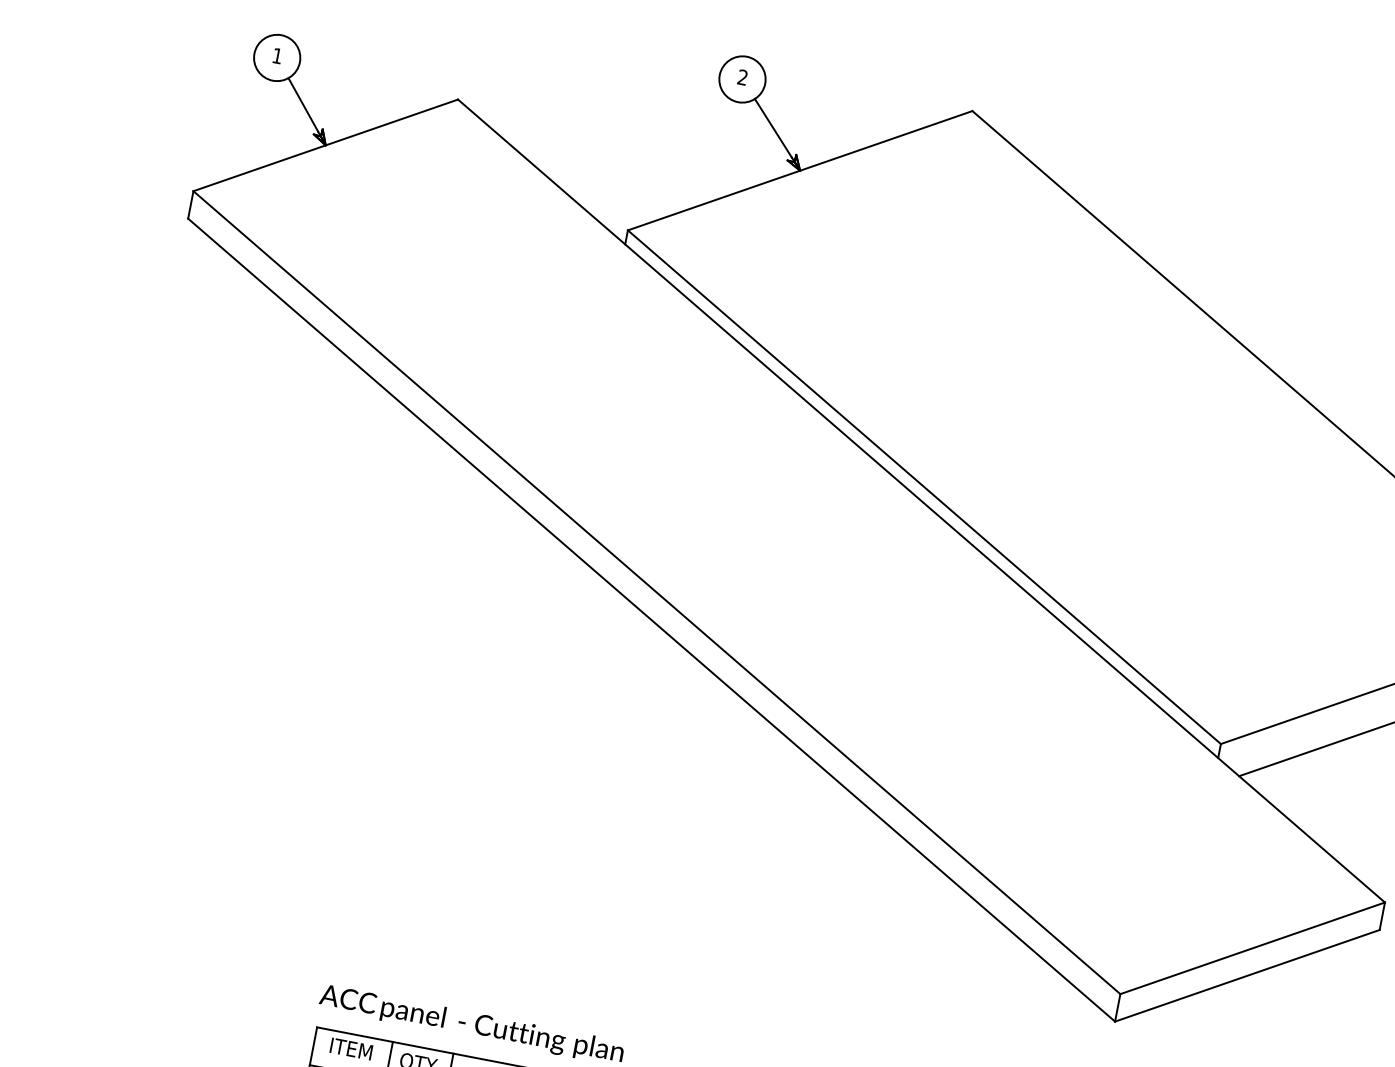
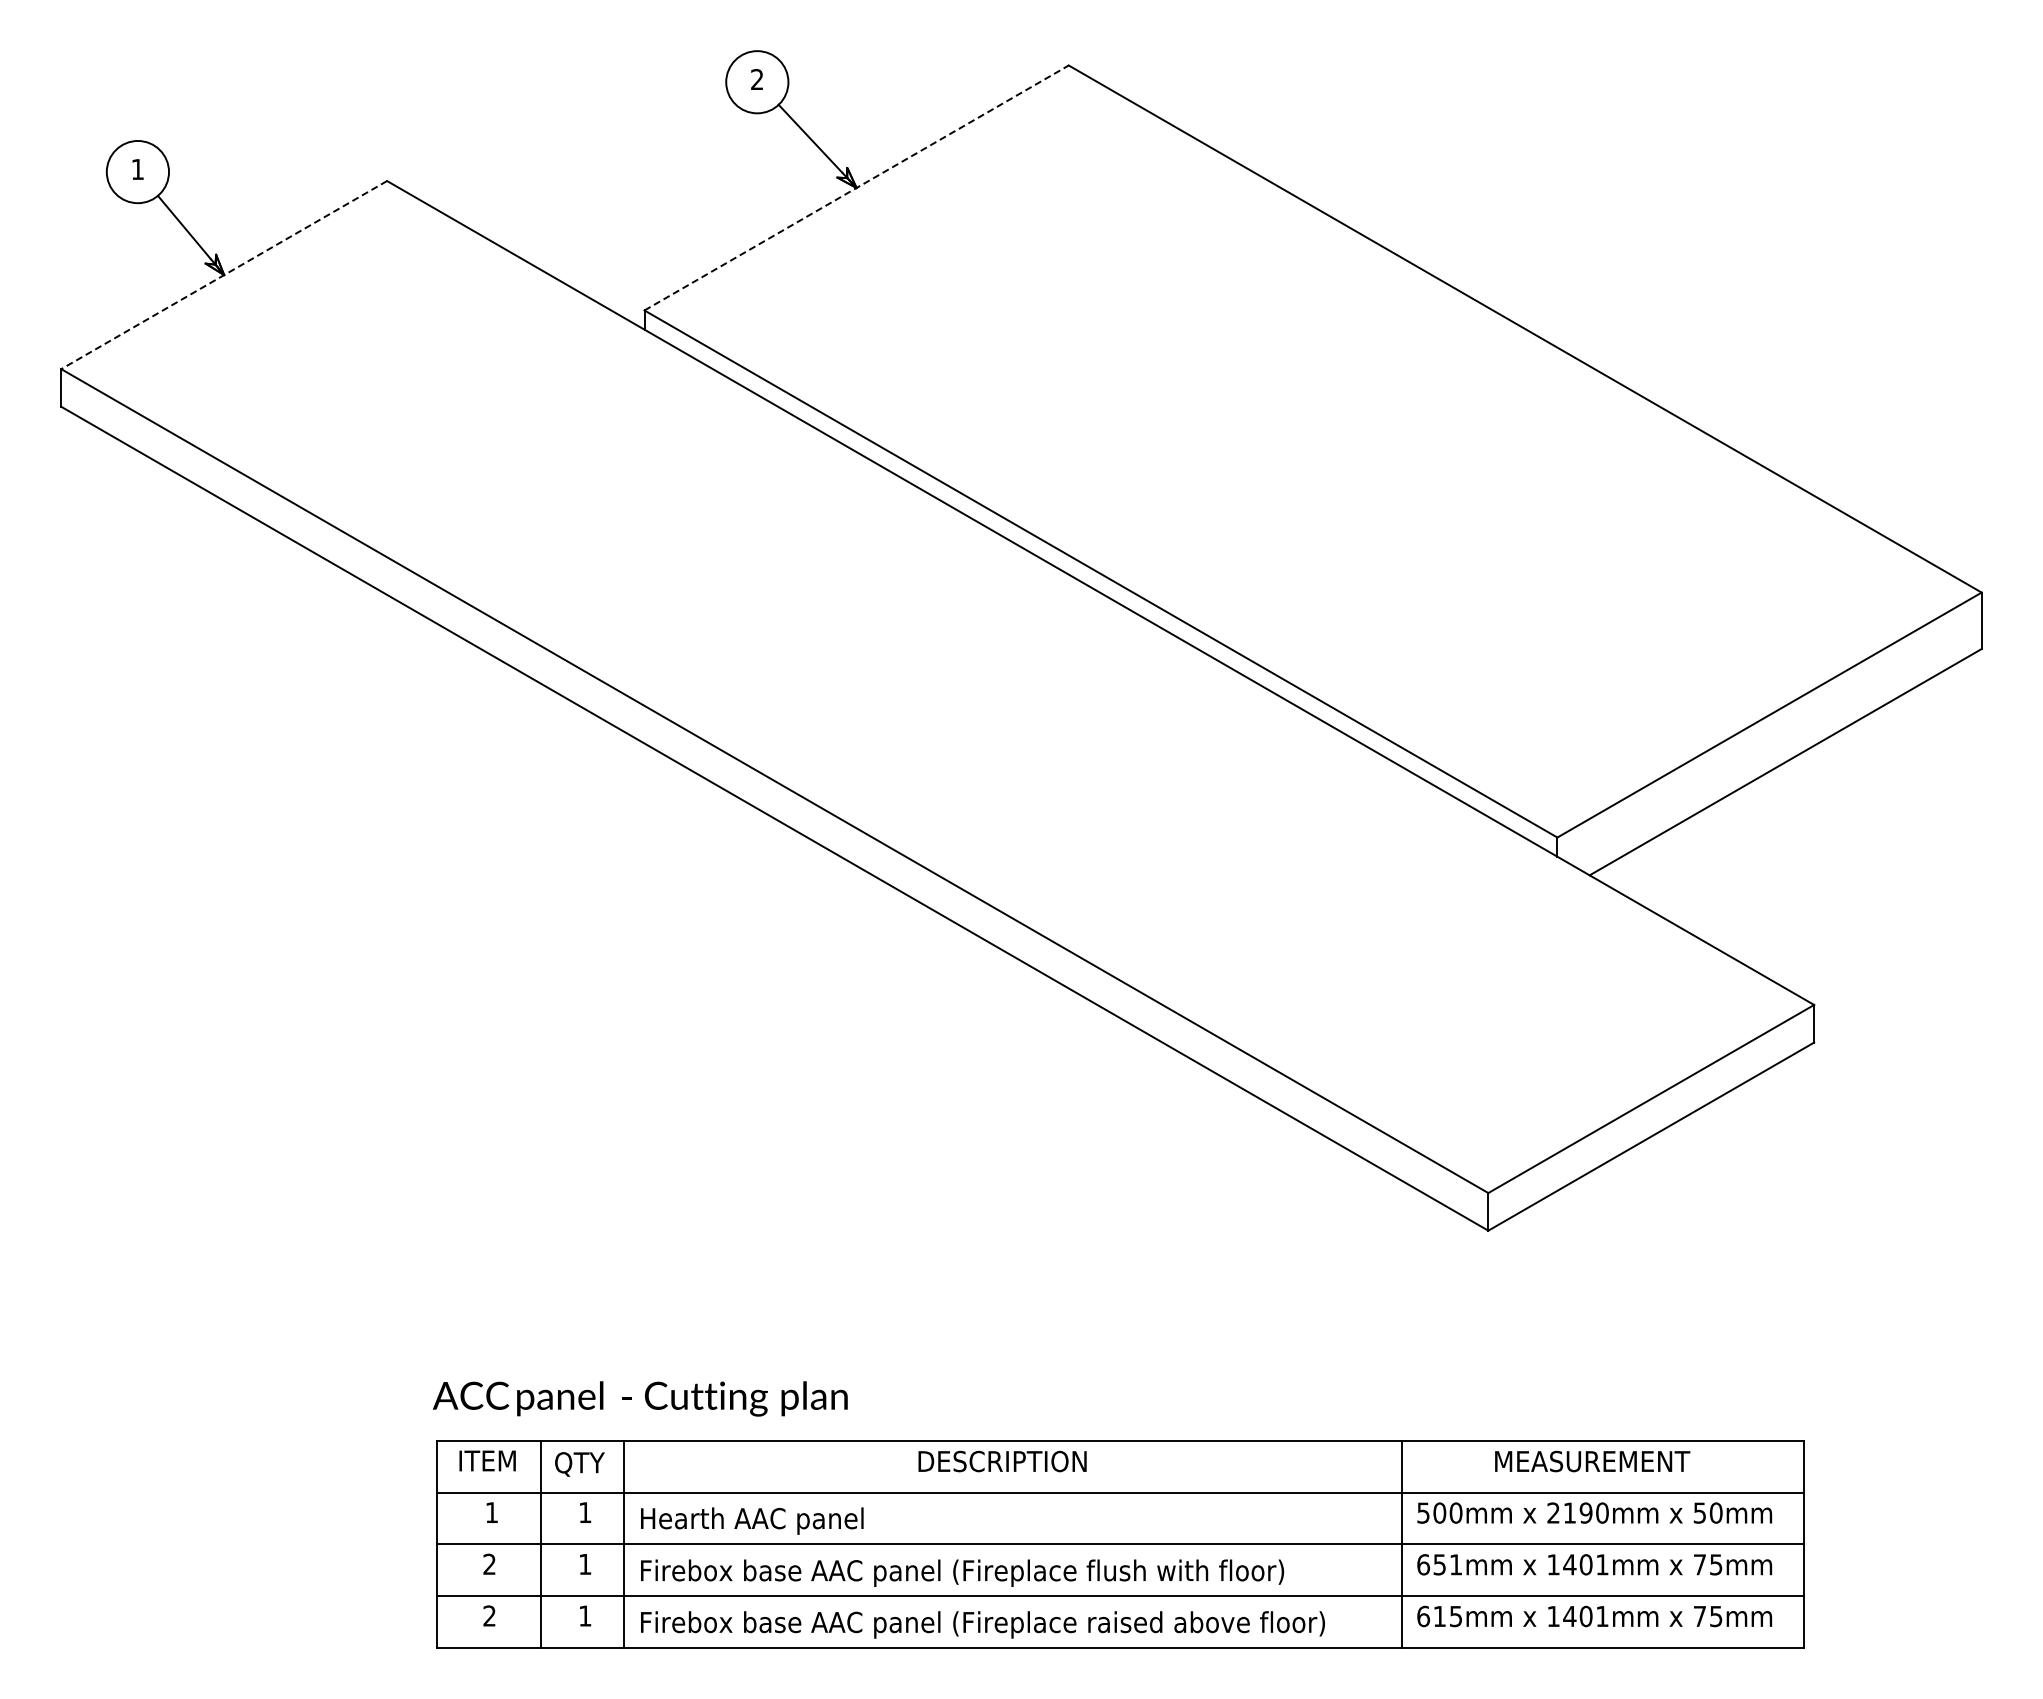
line: (325, 145) -> (223, 275), solid -> dashed
line: (800, 170) -> (856, 187), solid -> dashed

